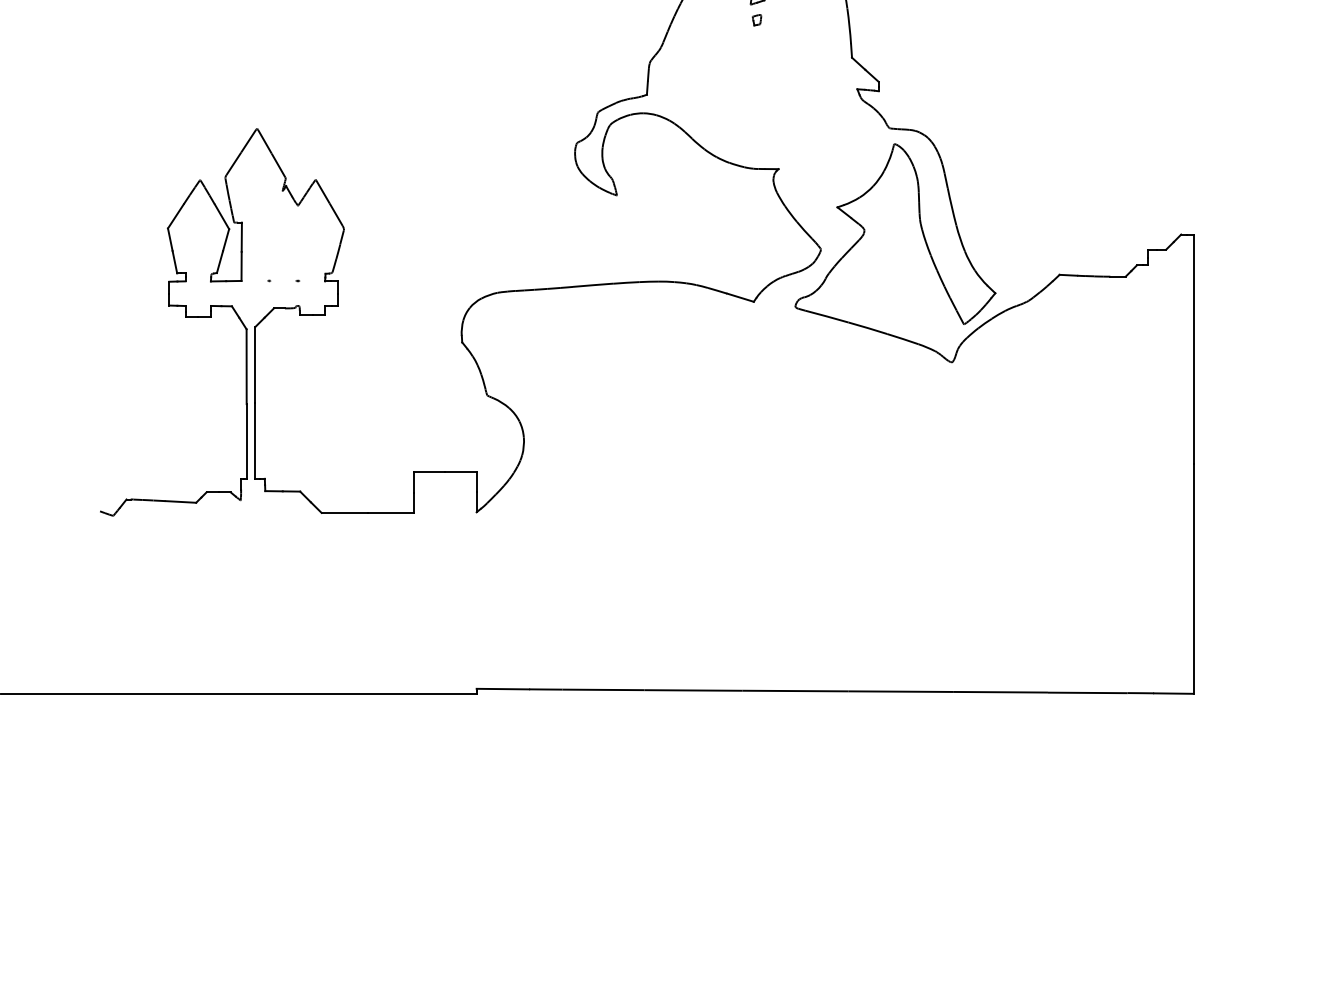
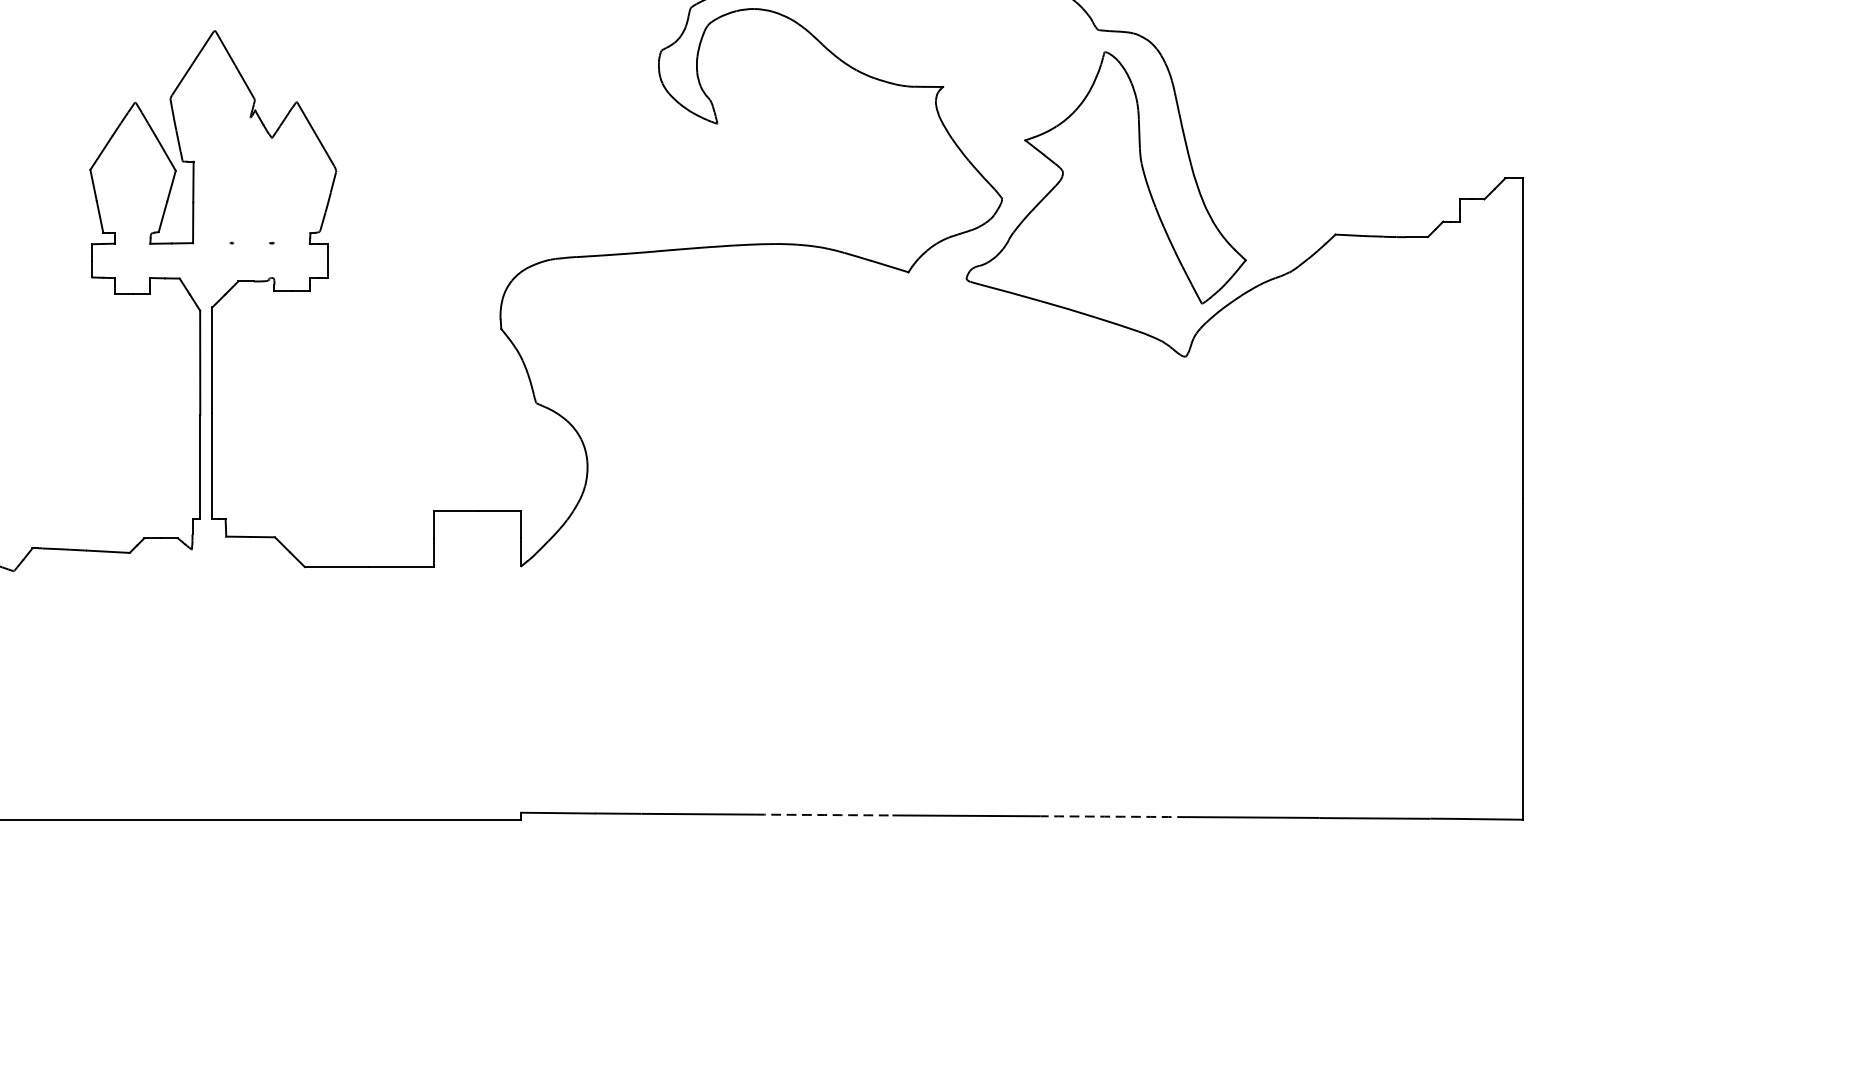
arc: (693, 690) -> (824, 815), solid -> dashed
arc: (900, 691) -> (1113, 816), solid -> dashed

